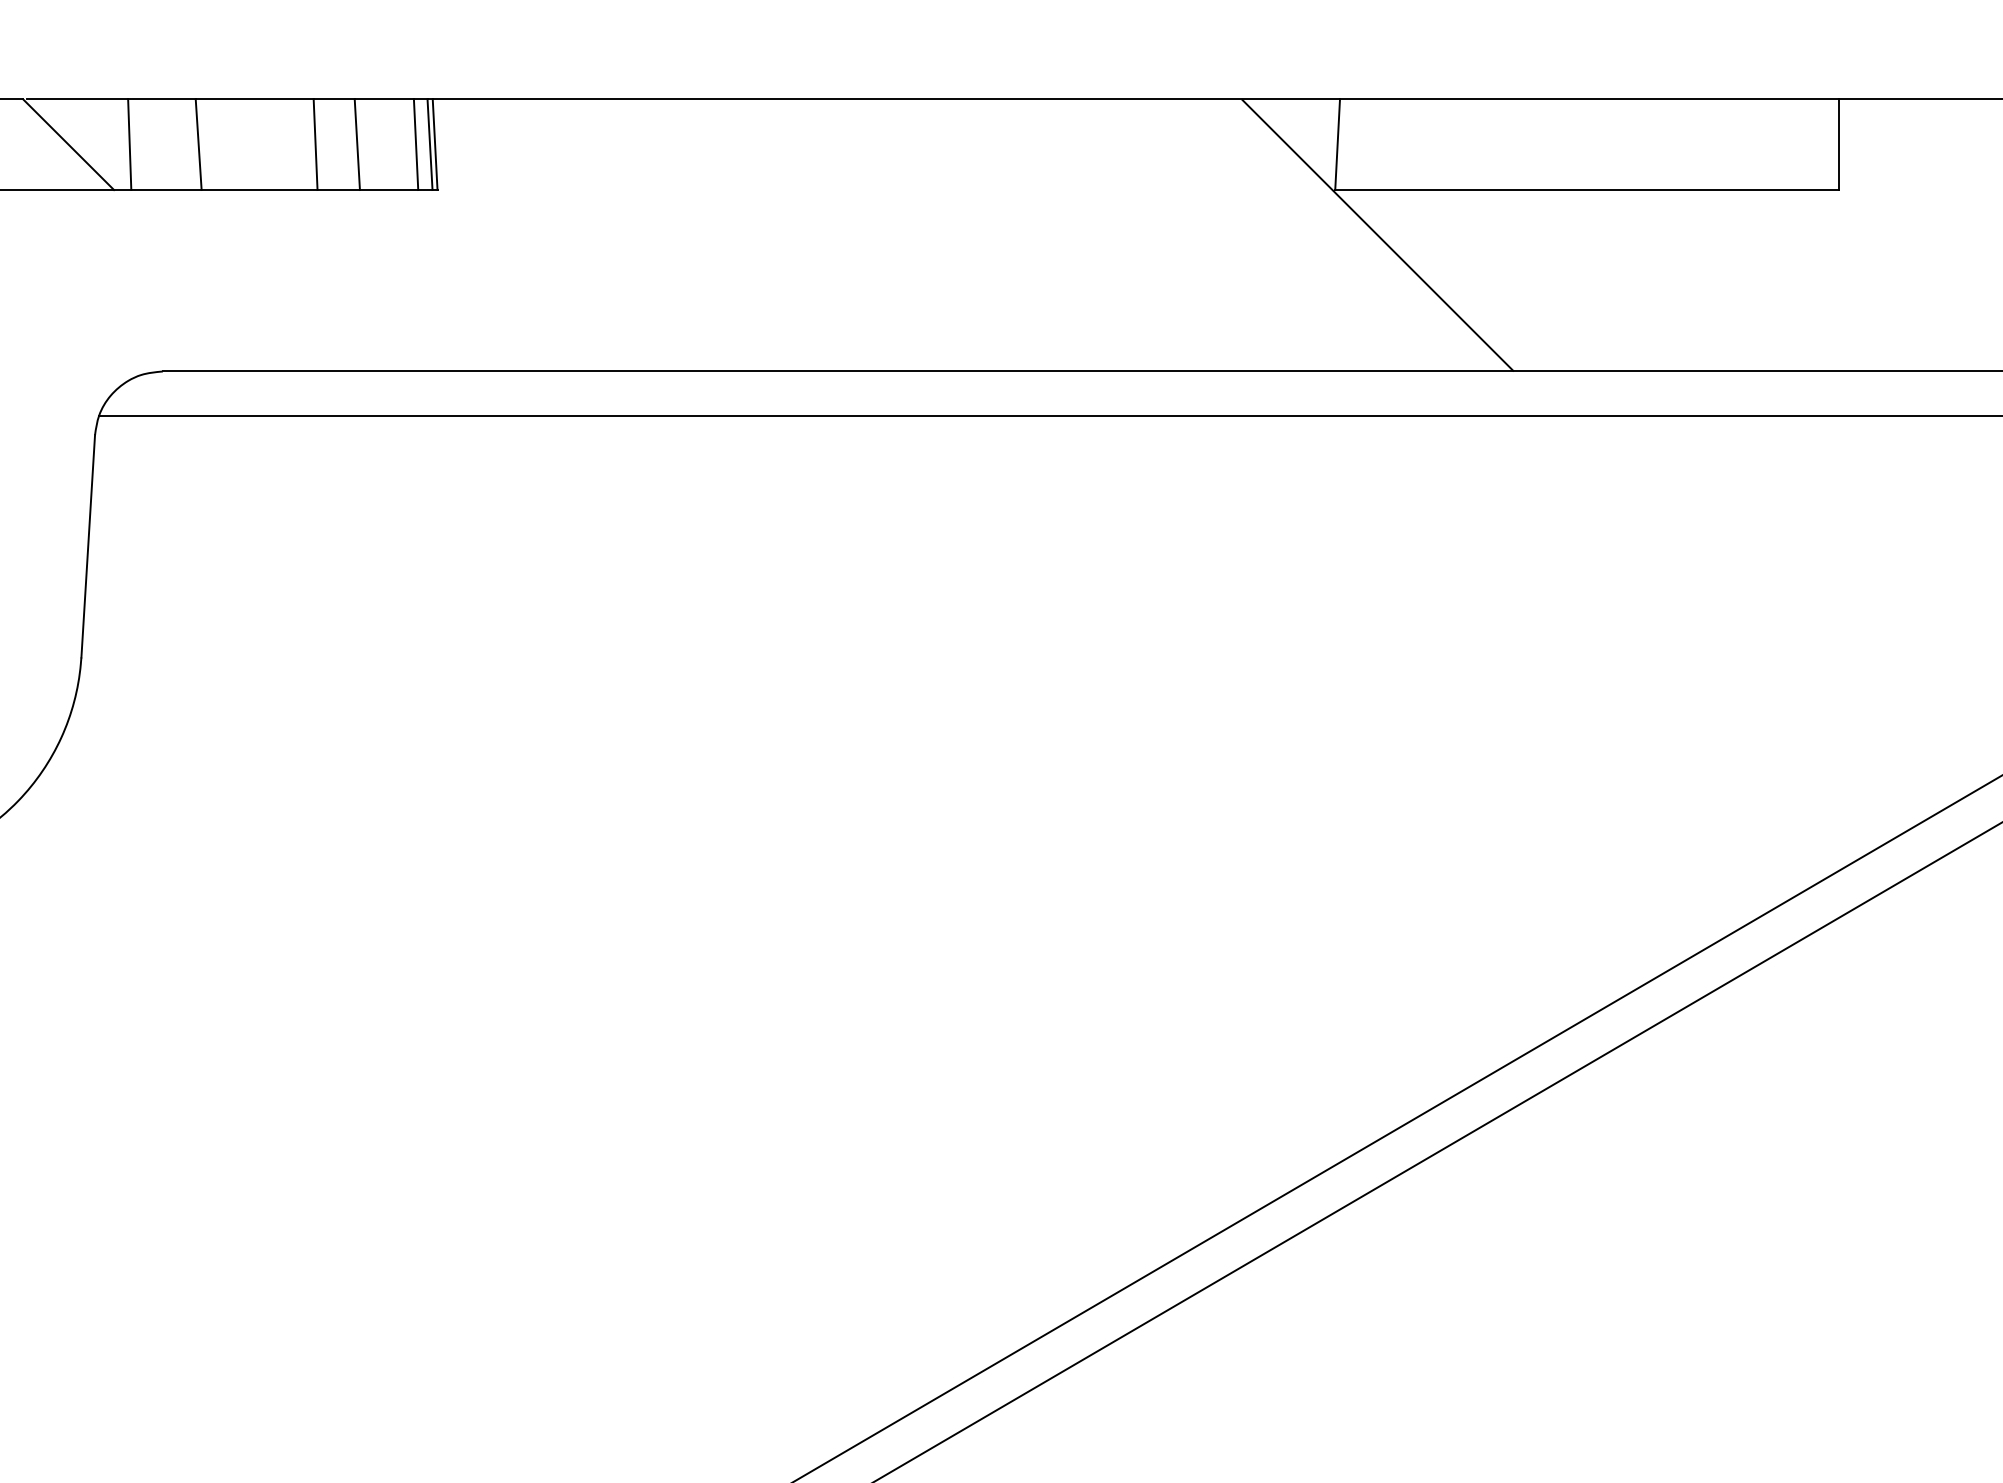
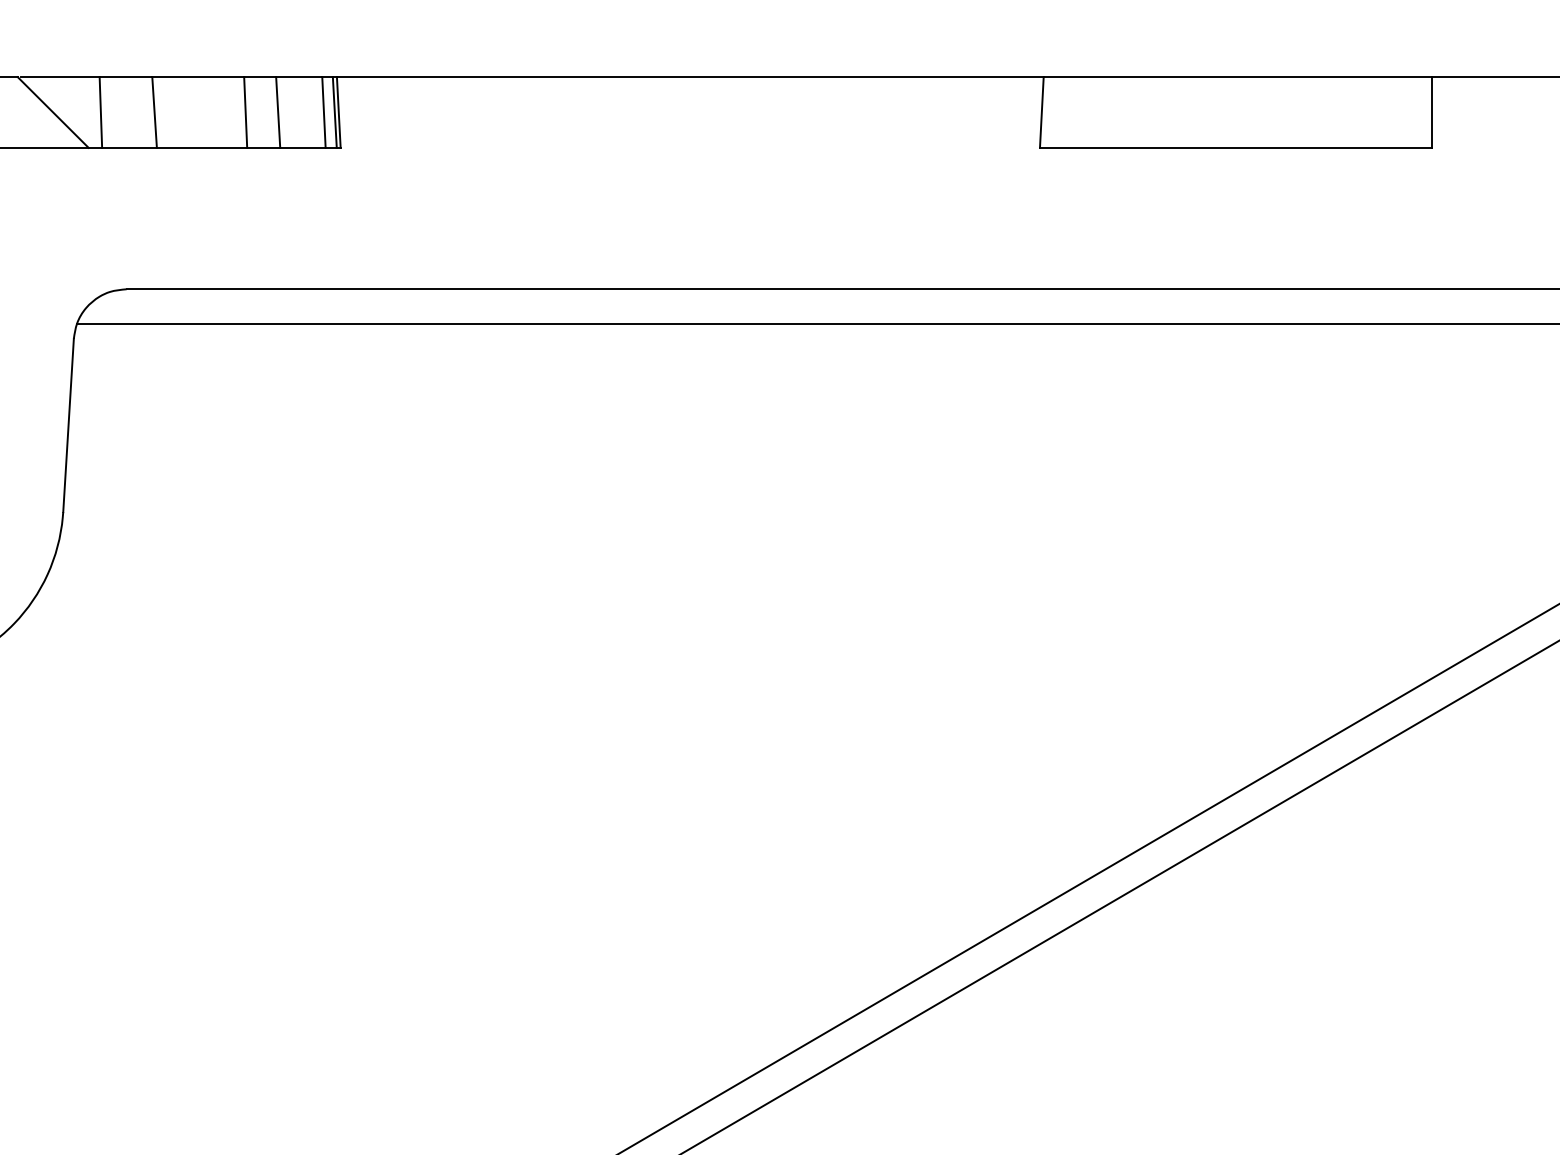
hatch: (1378, 235) -> (1073, 183), removed

